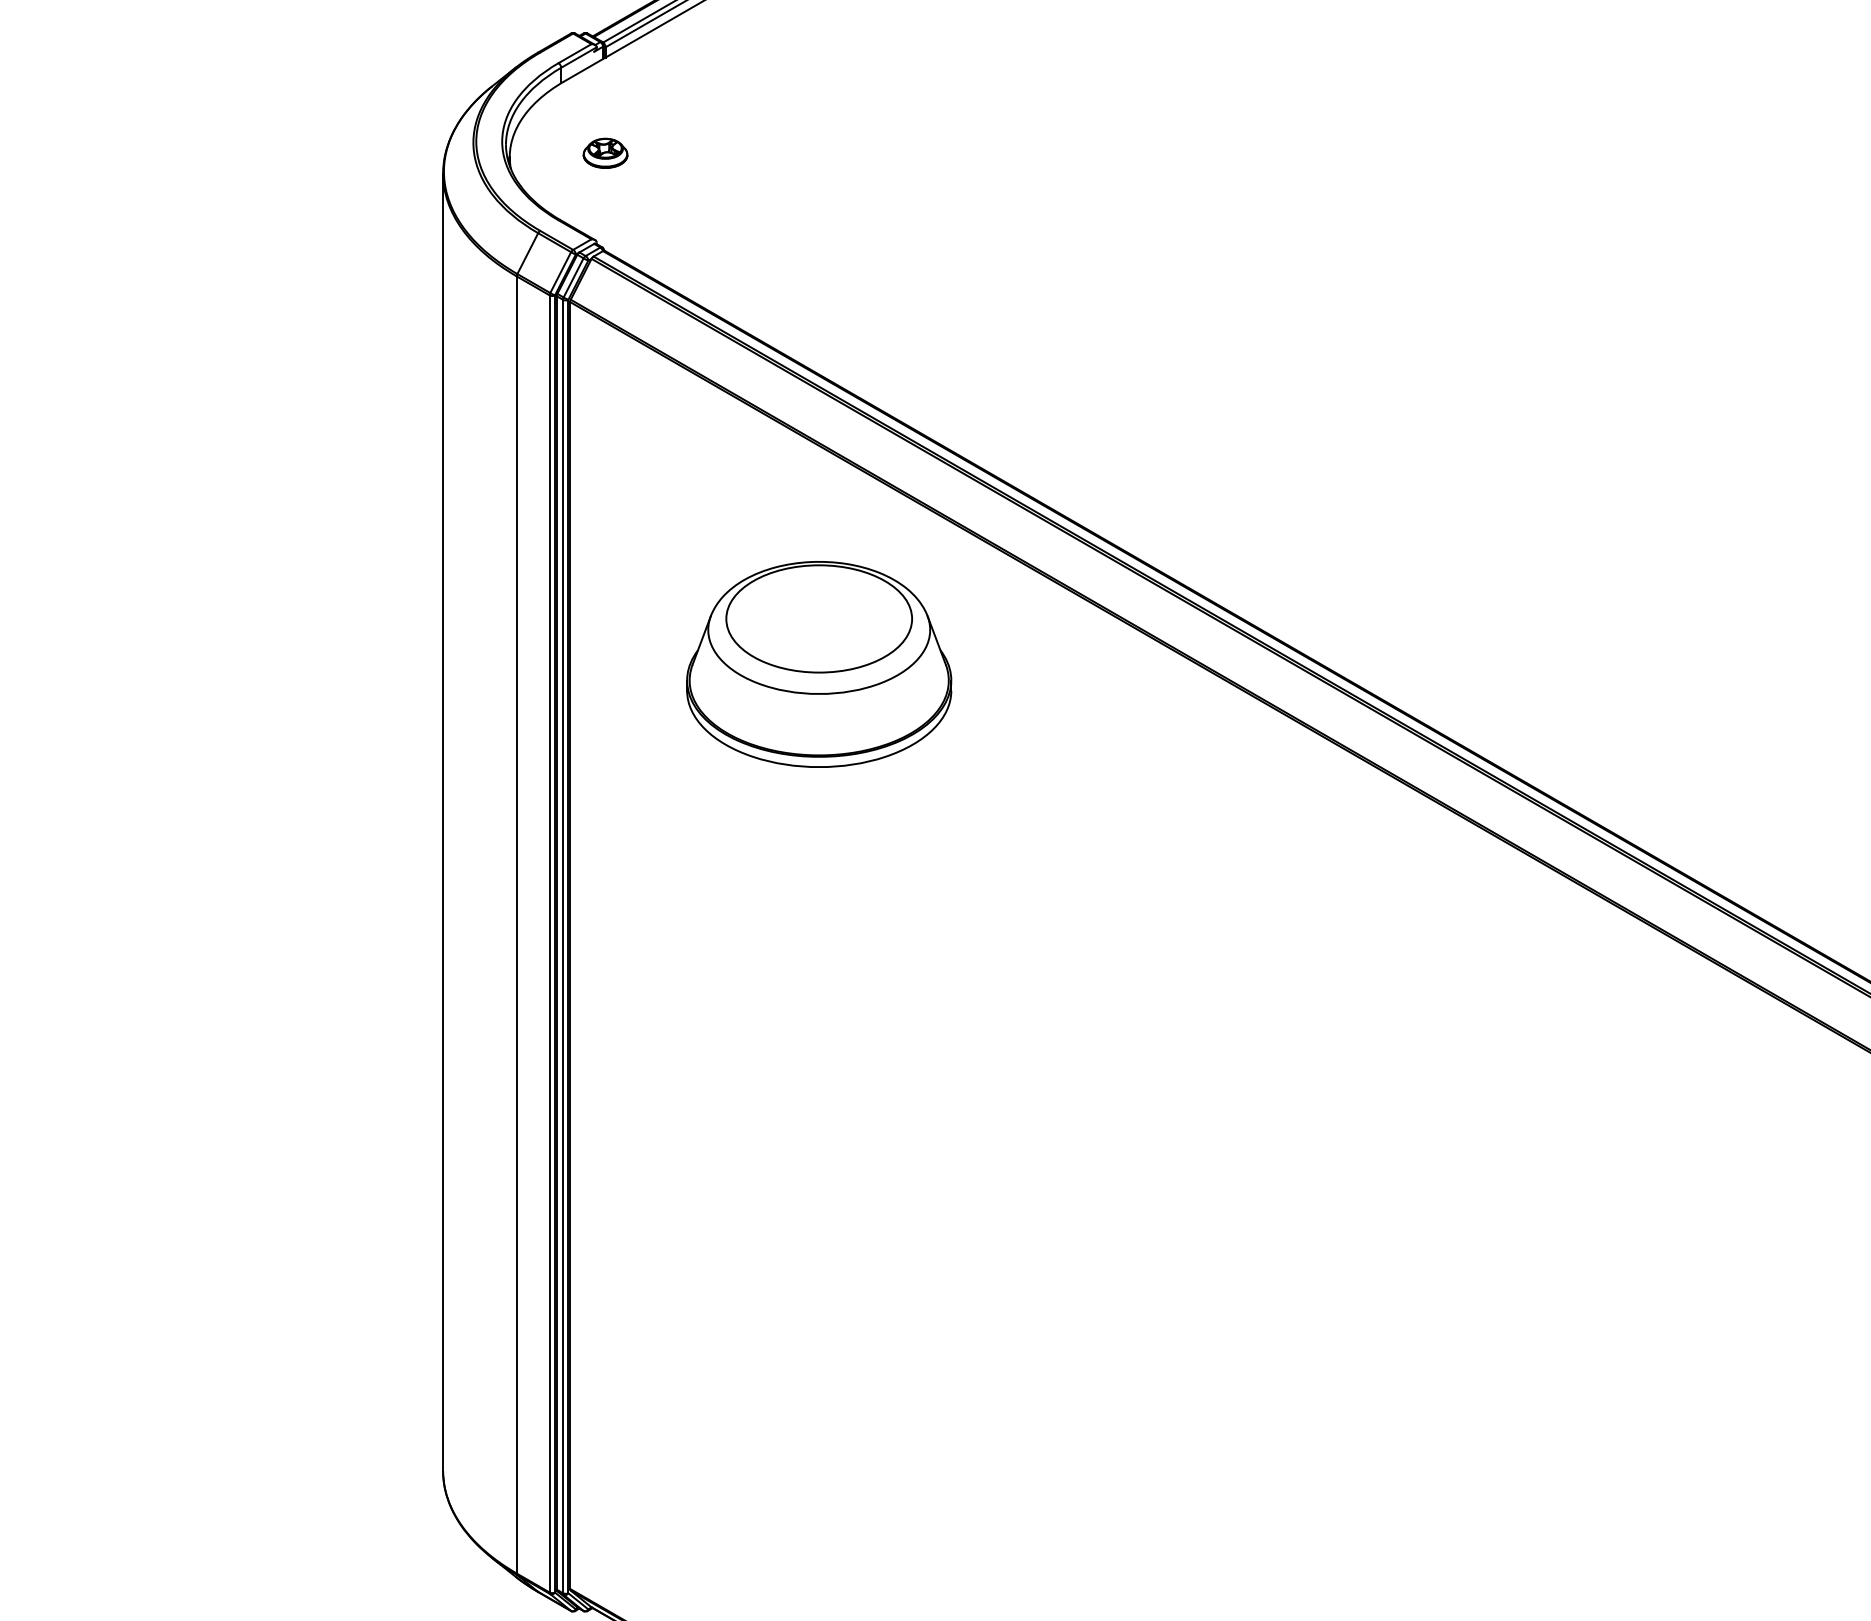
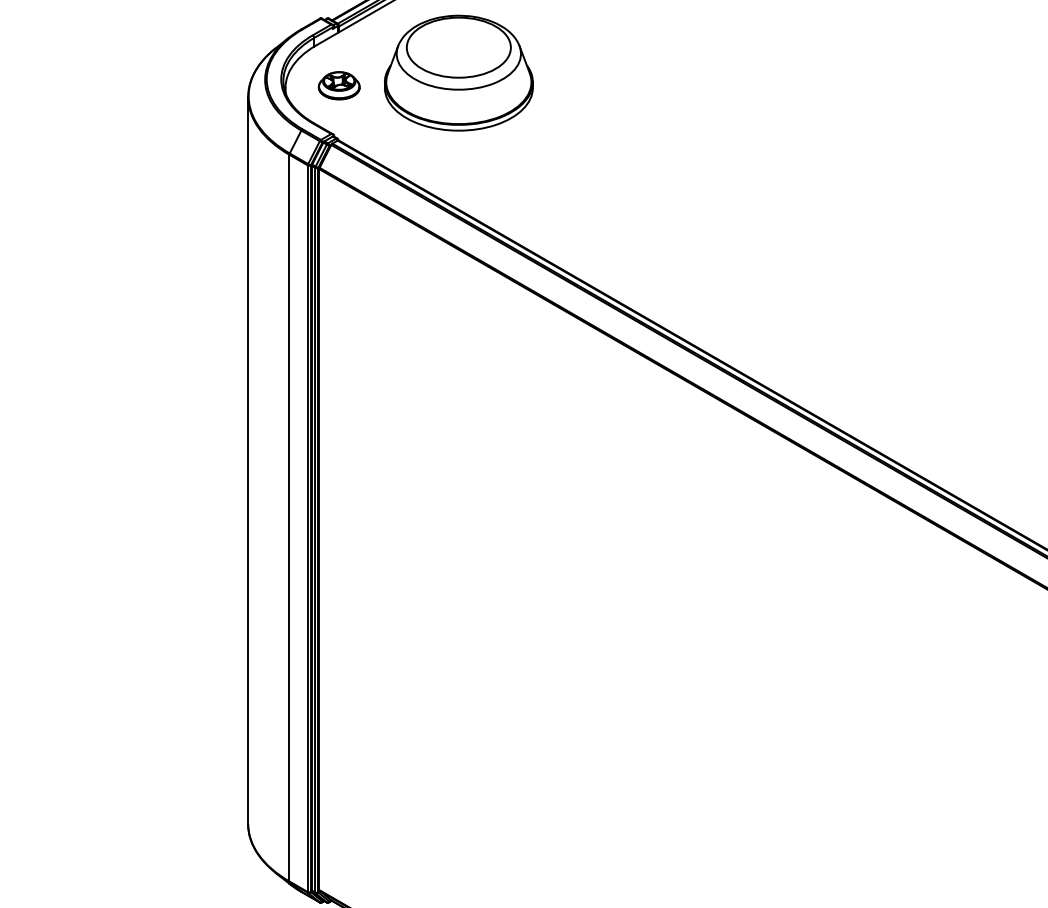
part: (604, 152) -> (338, 85), size x1.67
part: (818, 663) -> (458, 72), moved

